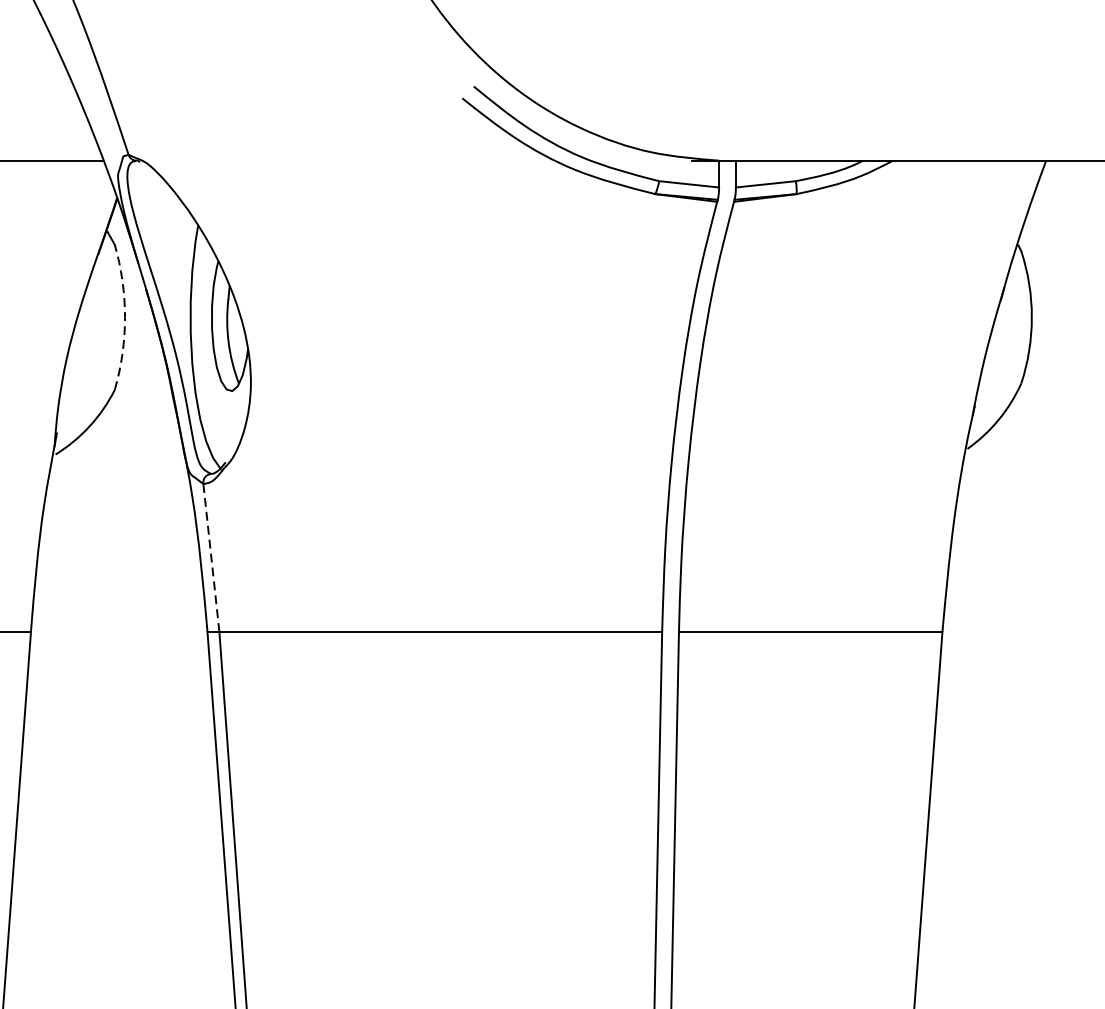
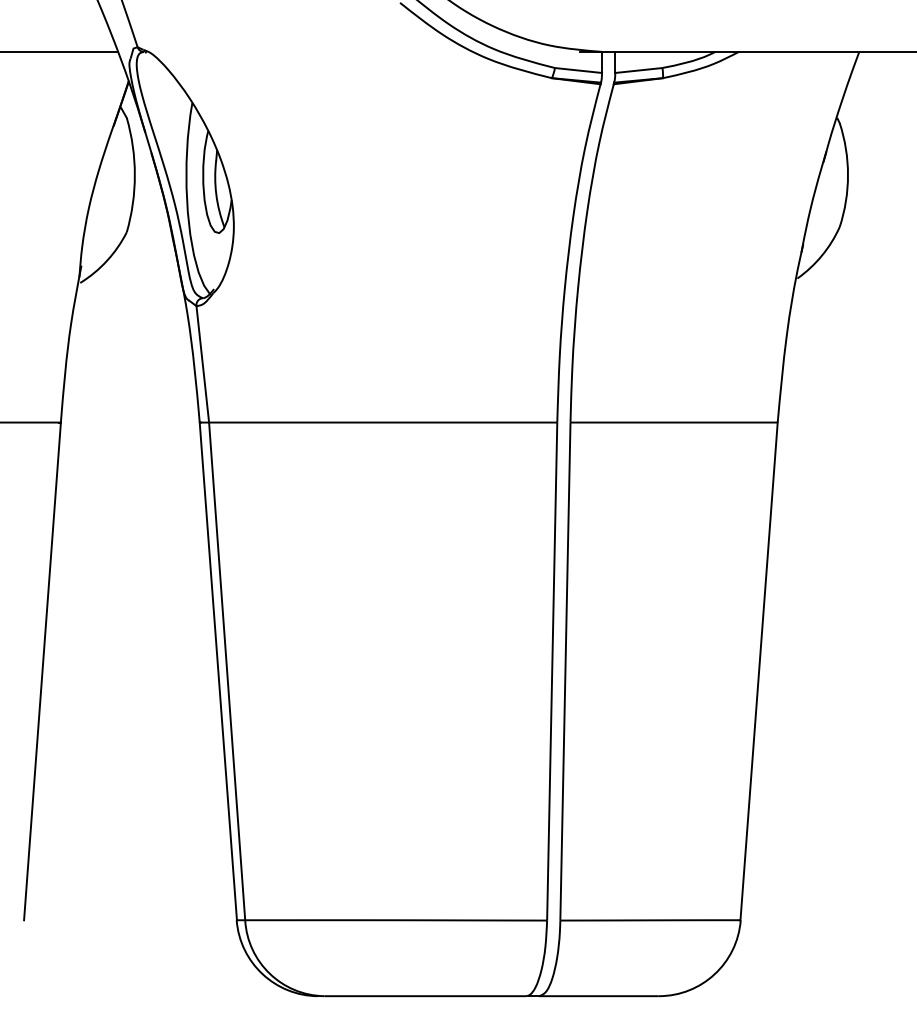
arc: (124, 317) -> (134, 175), dashed -> solid
line: (211, 558) -> (202, 364), dashed -> solid

